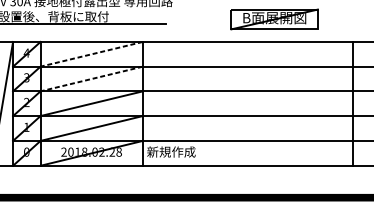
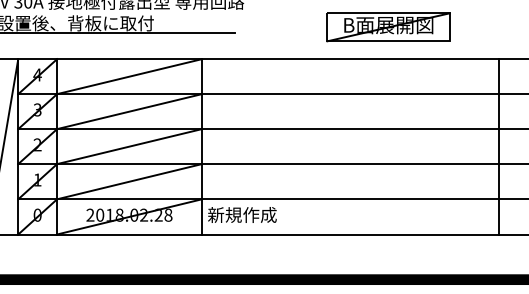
line: (91, 54) -> (129, 76), dashed -> solid
line: (91, 78) -> (129, 111), dashed -> solid

